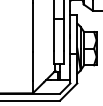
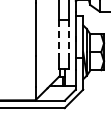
line: (54, 34) -> (58, 37), solid -> dashed
line: (63, 34) -> (68, 37), solid -> dashed

